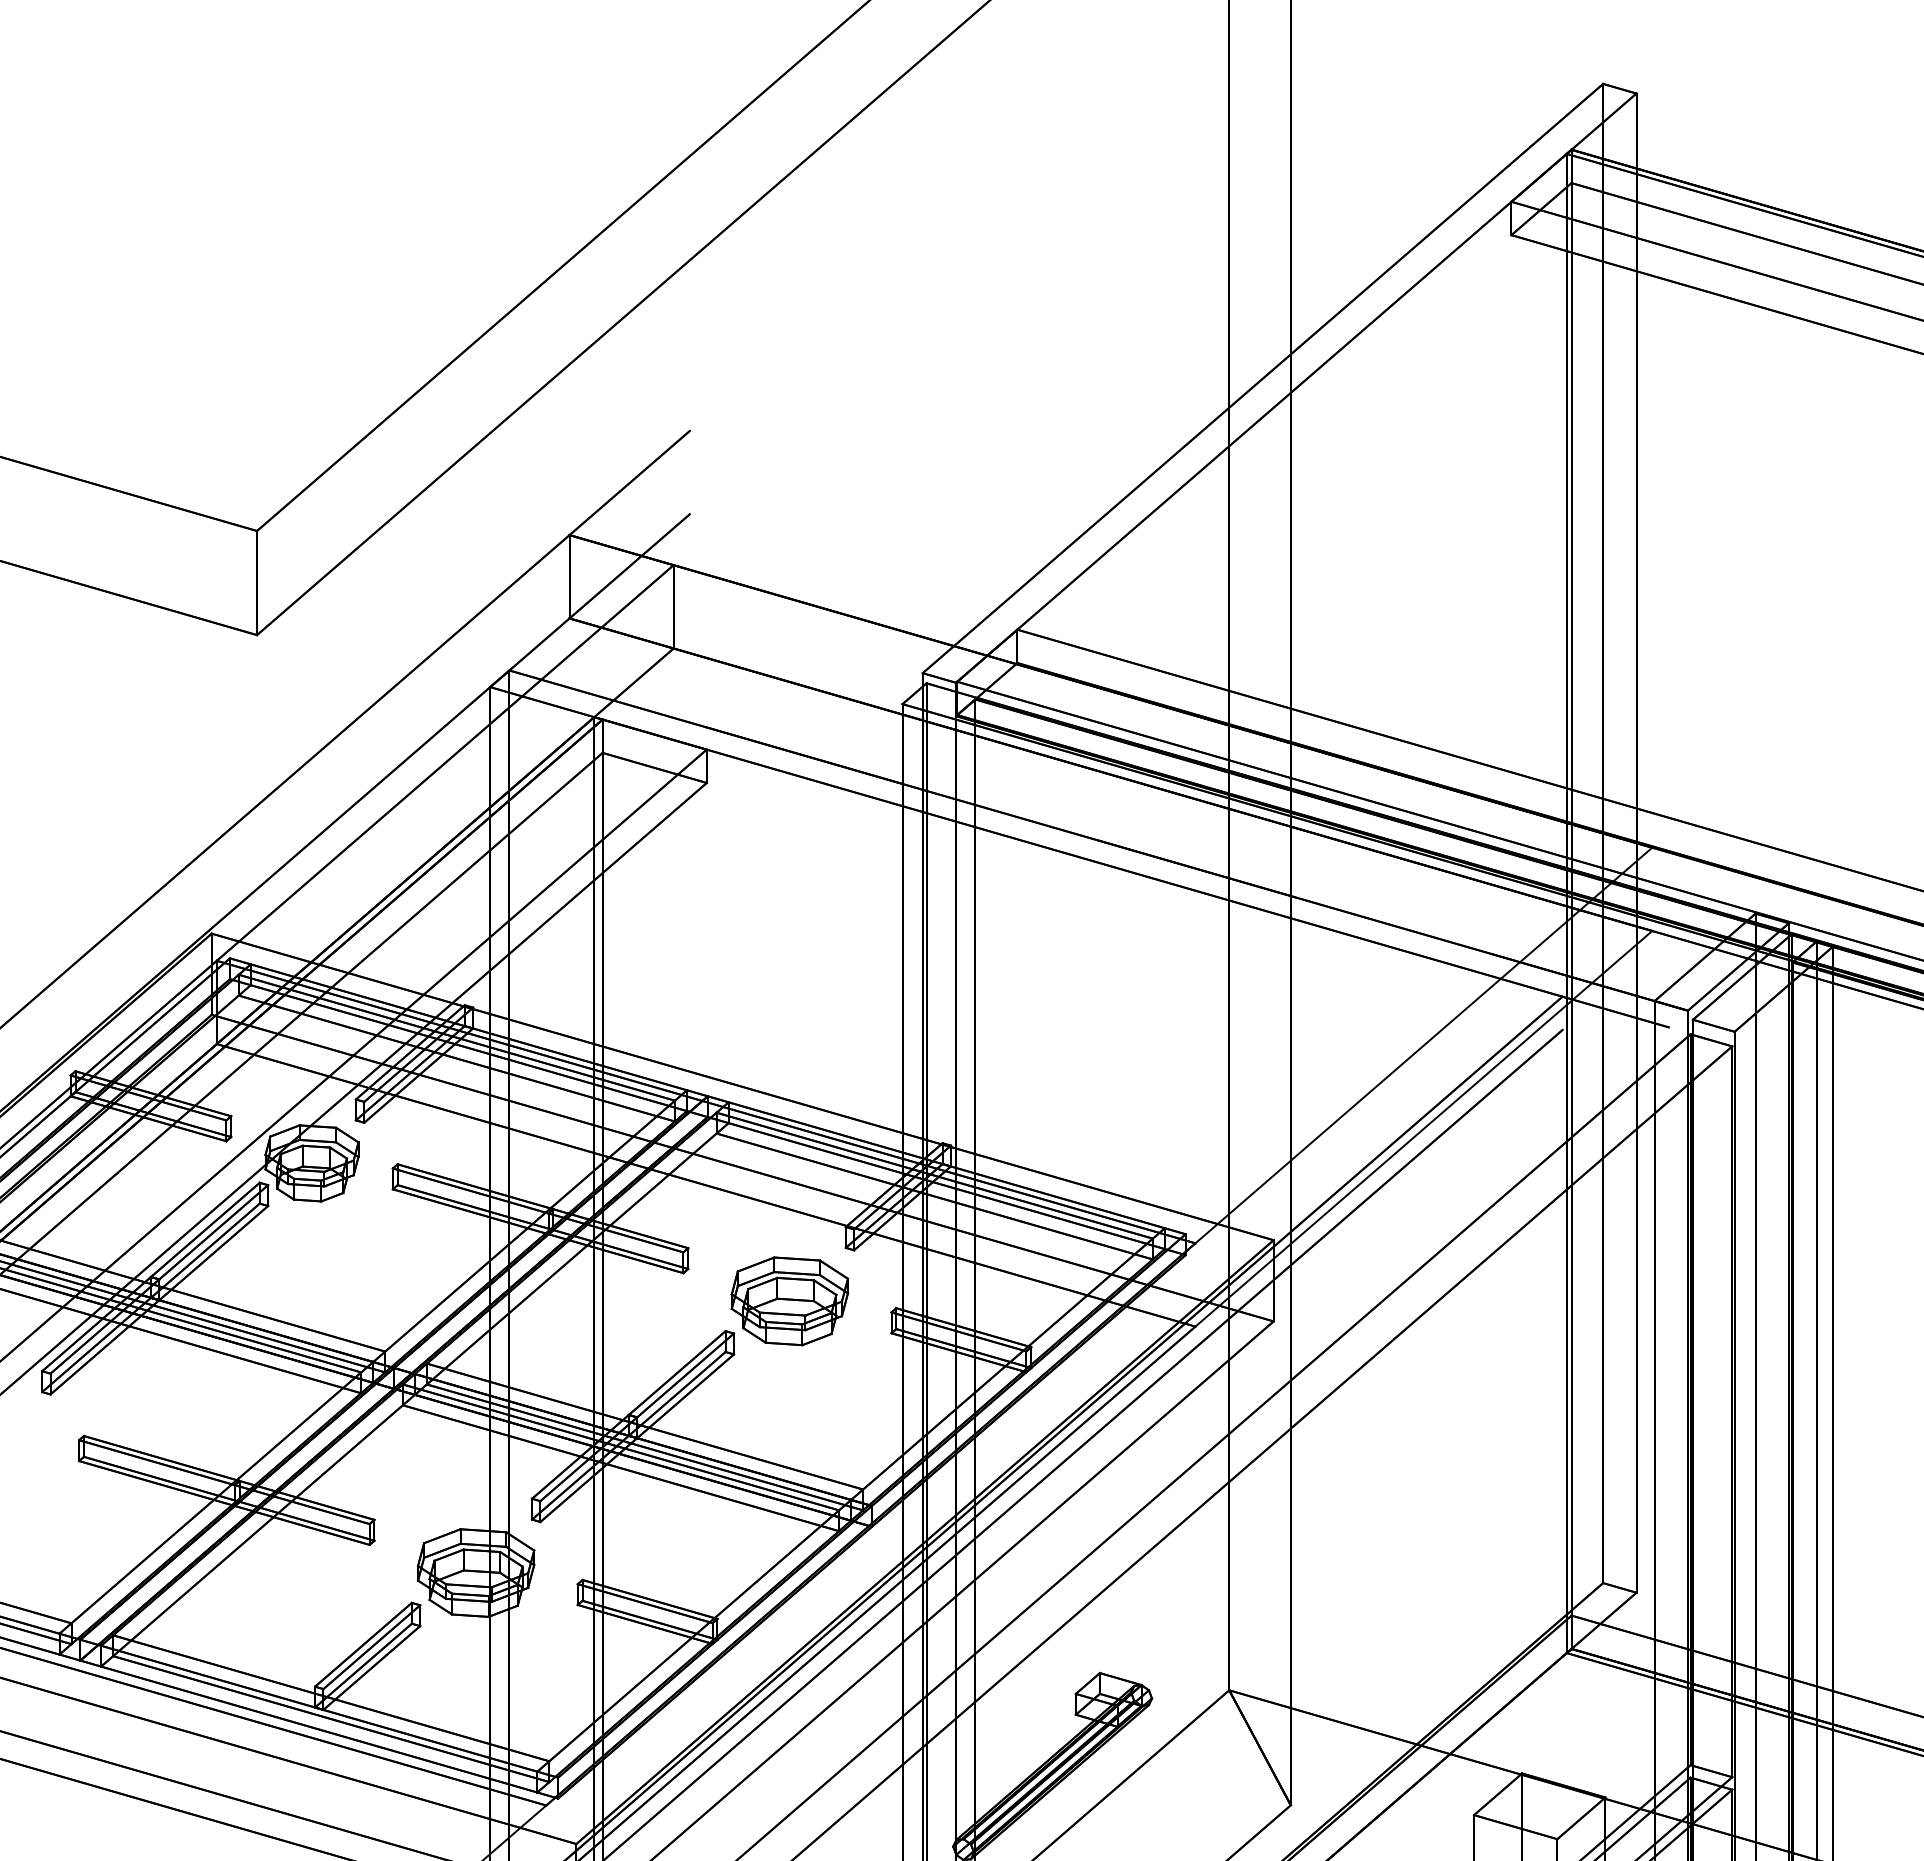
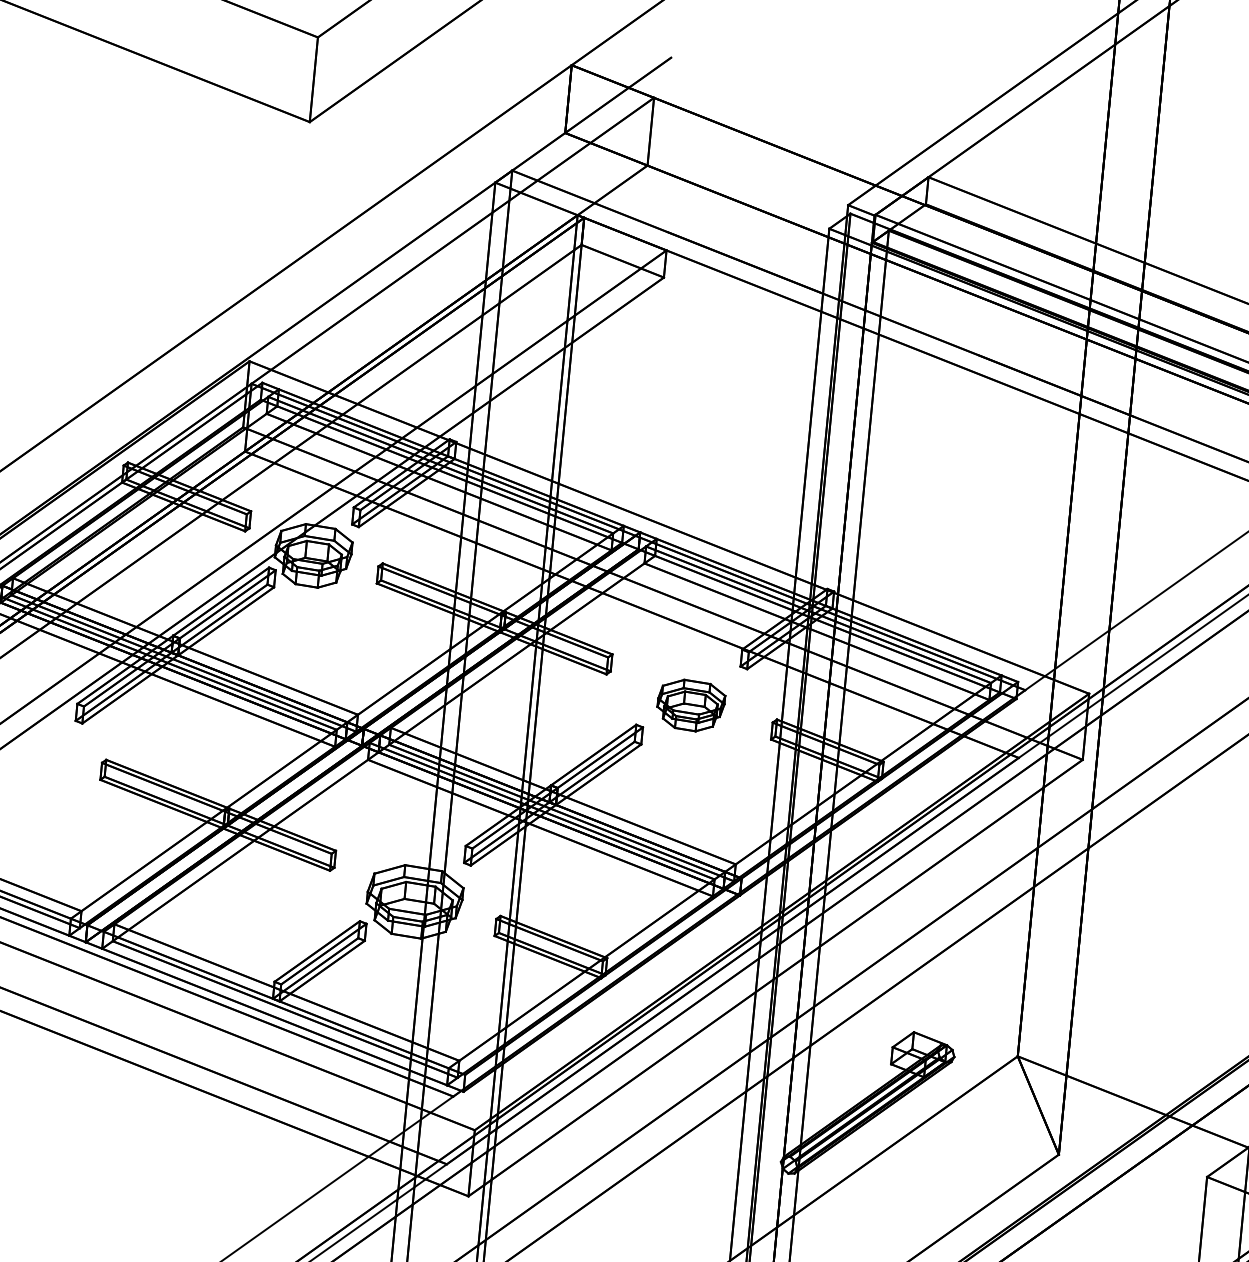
part: (789, 1301) -> (690, 705), size x0.7

